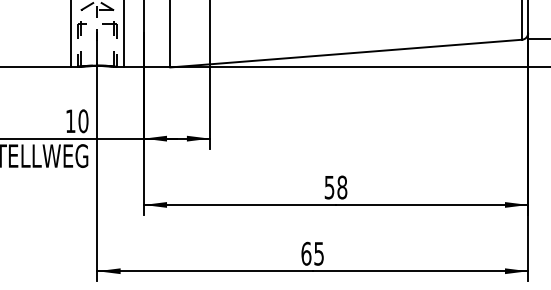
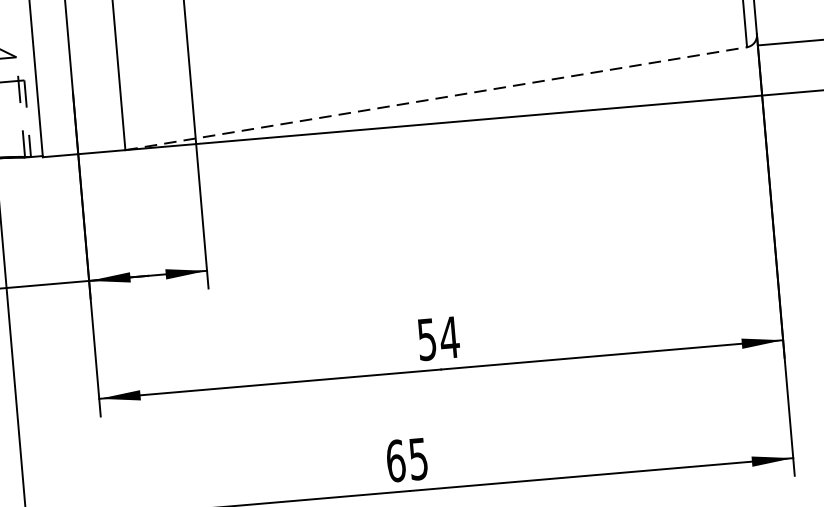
line: (346, 53) -> (436, 98), solid -> dashed
text: (342, 187) -> (450, 337), 58 -> 54

